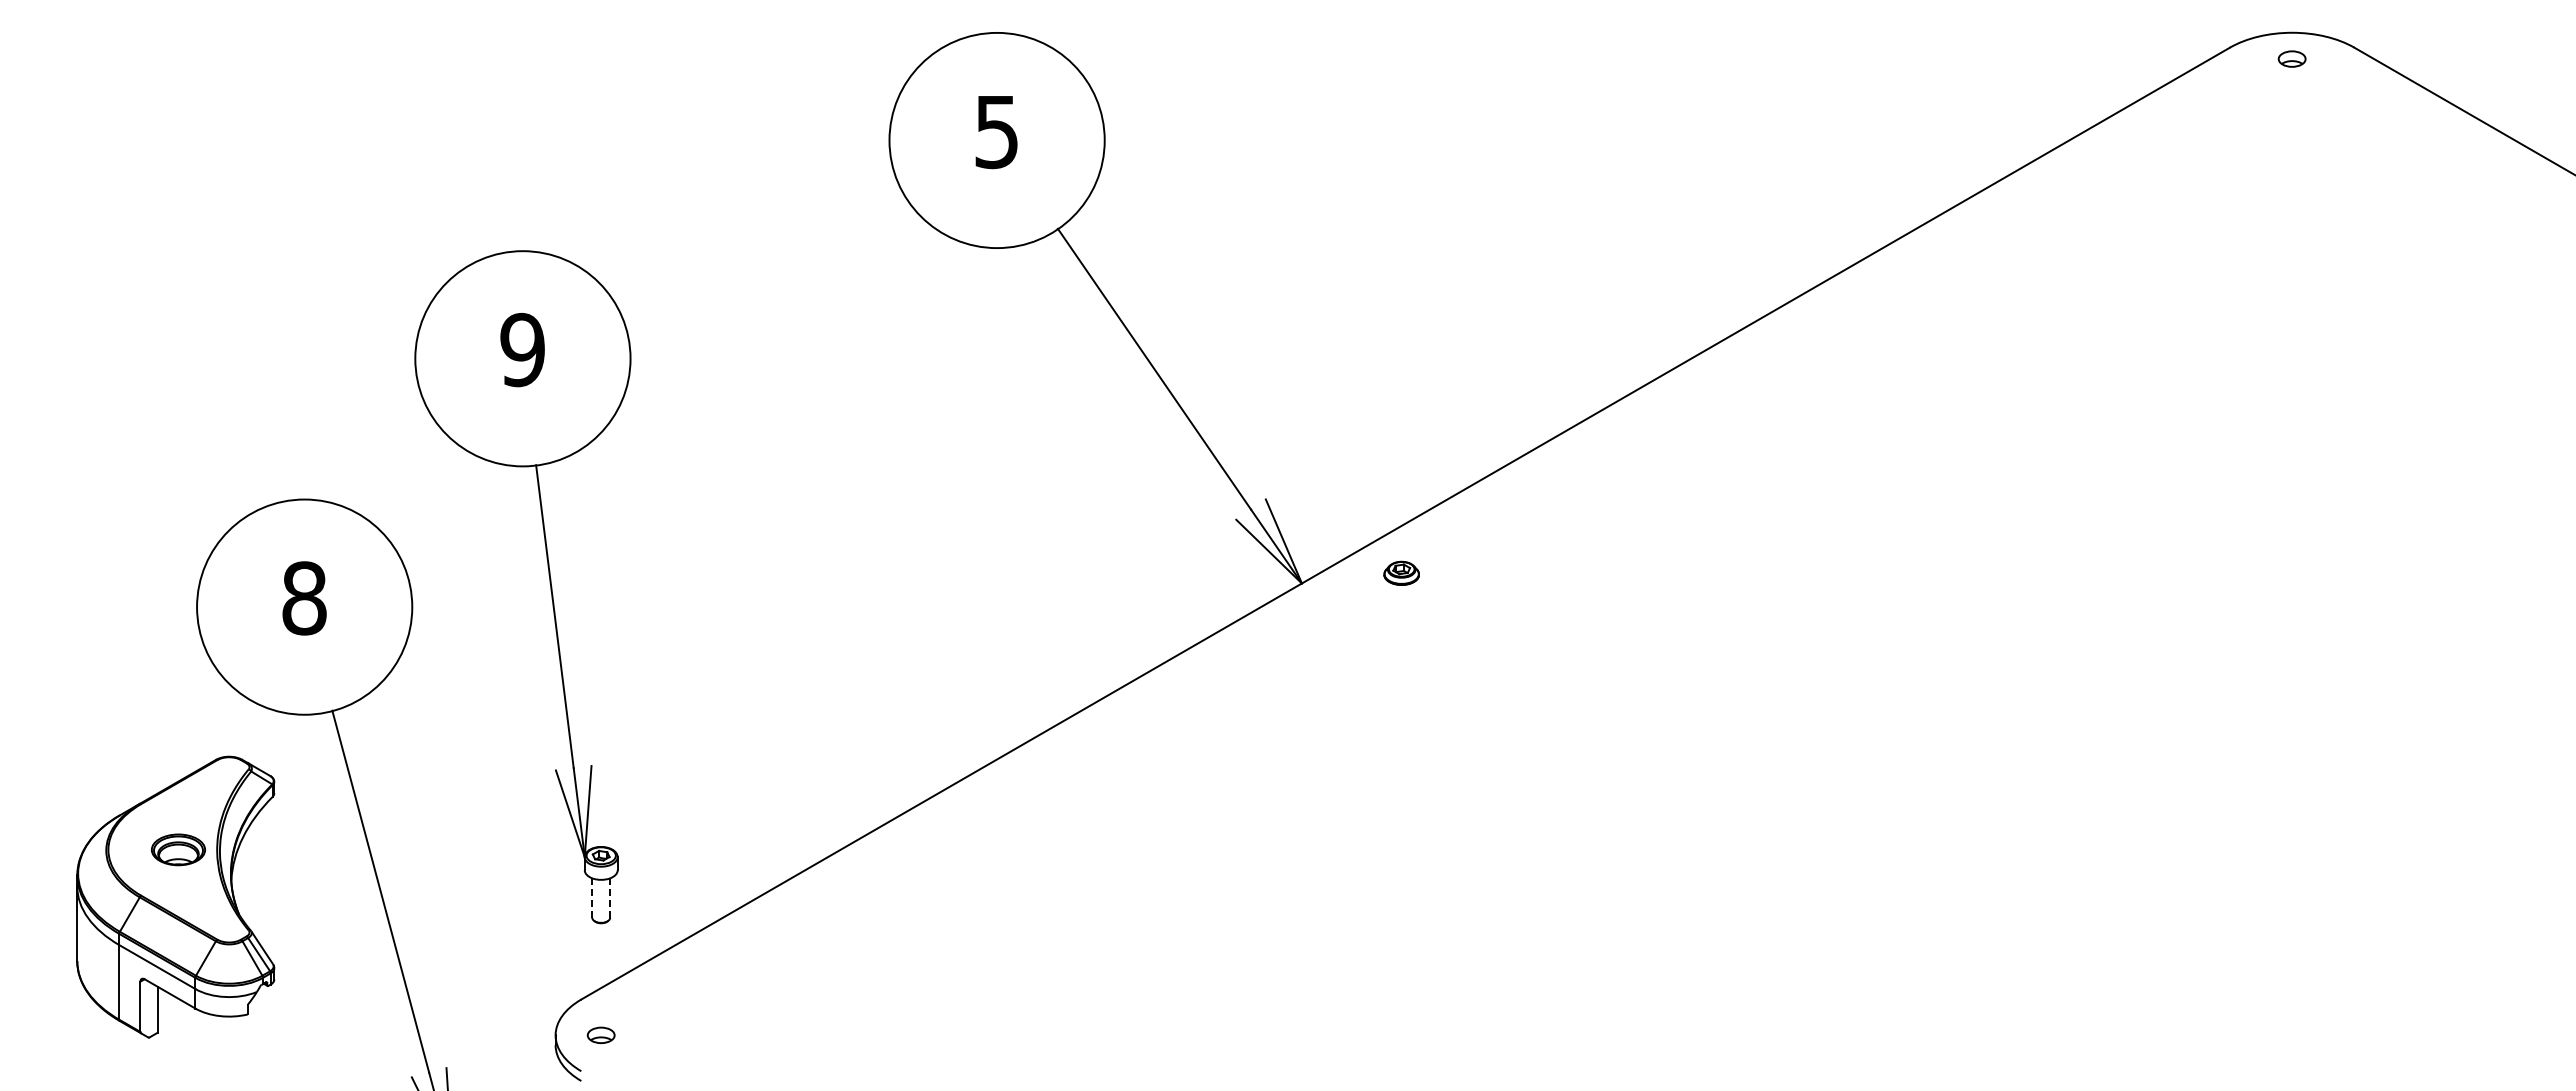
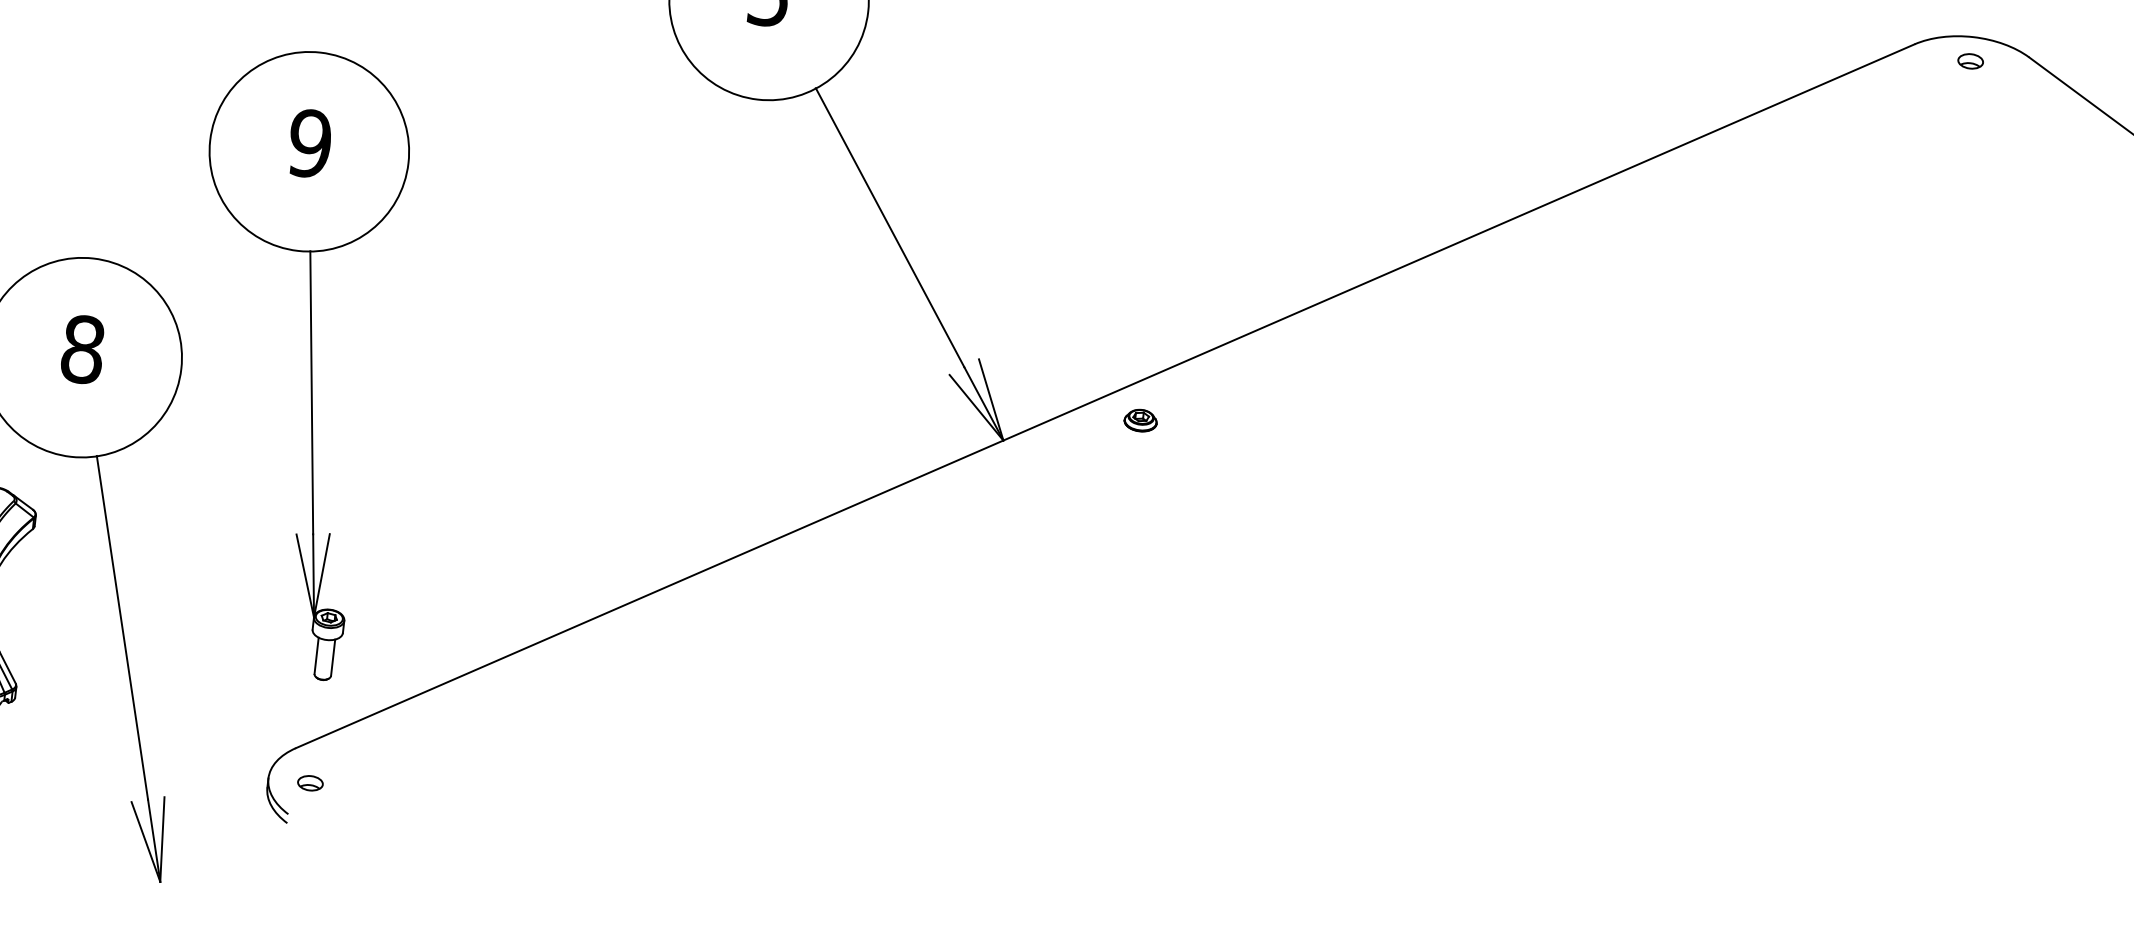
part: (1401, 572) -> (1140, 419), moved
line: (592, 898) -> (316, 656), dashed -> solid
line: (610, 898) -> (333, 658), dashed -> solid

